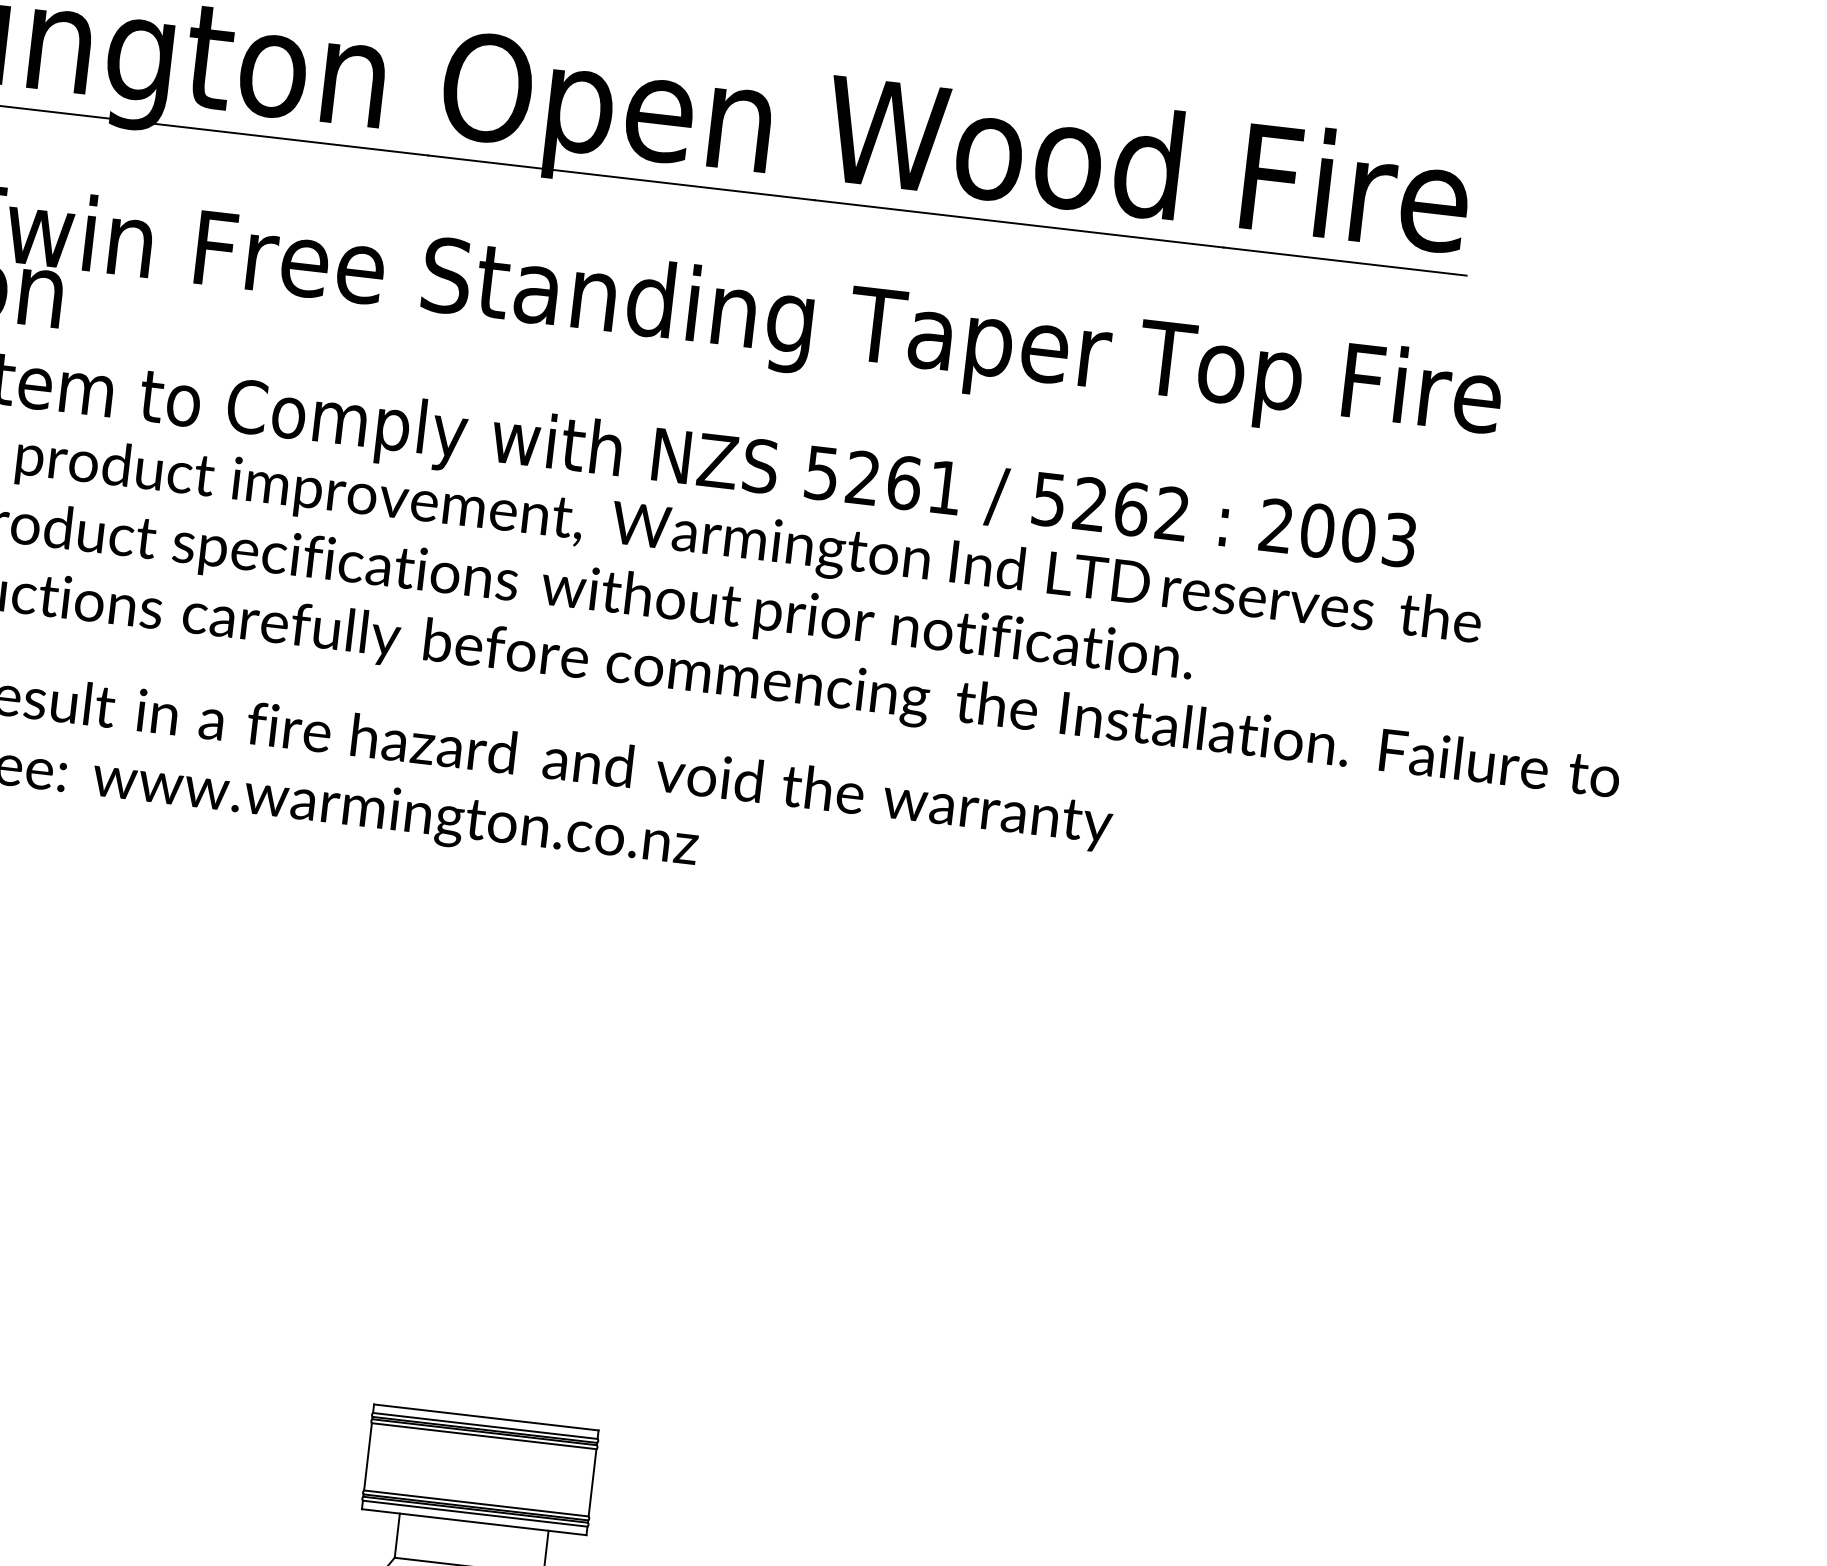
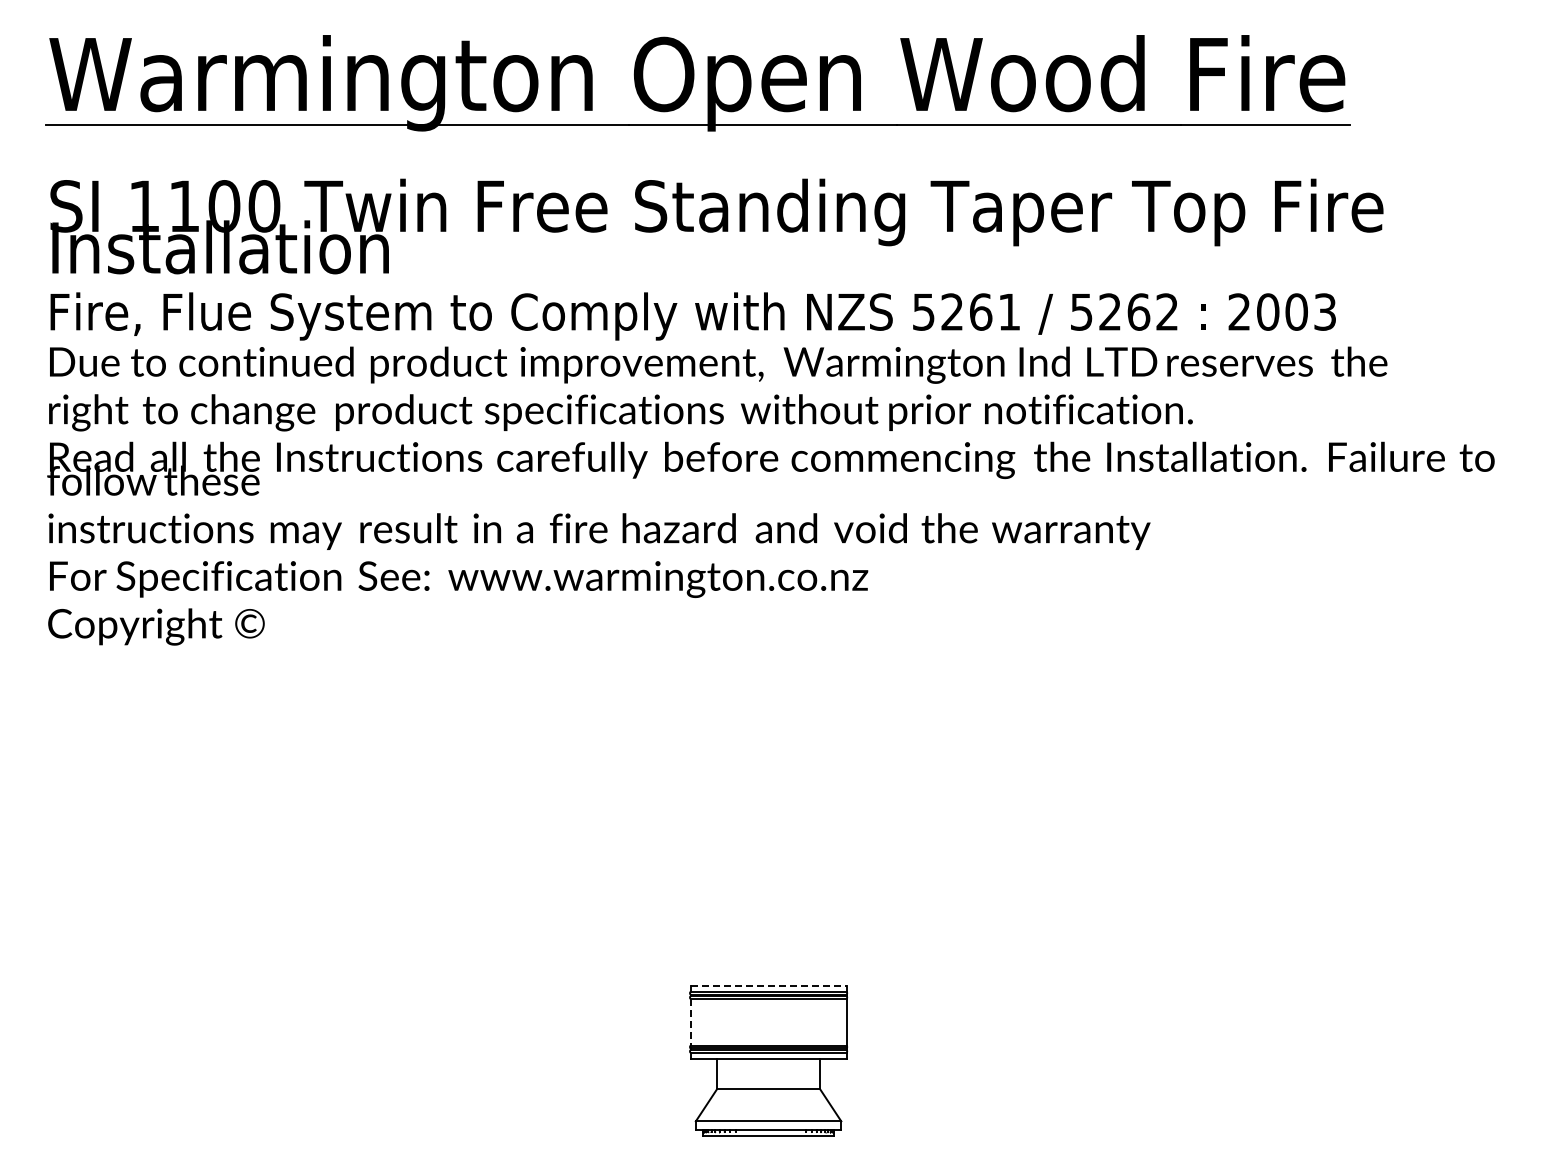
line: (486, 1416) -> (768, 985), solid -> dashed
line: (367, 1457) -> (690, 1022), solid -> dashed

